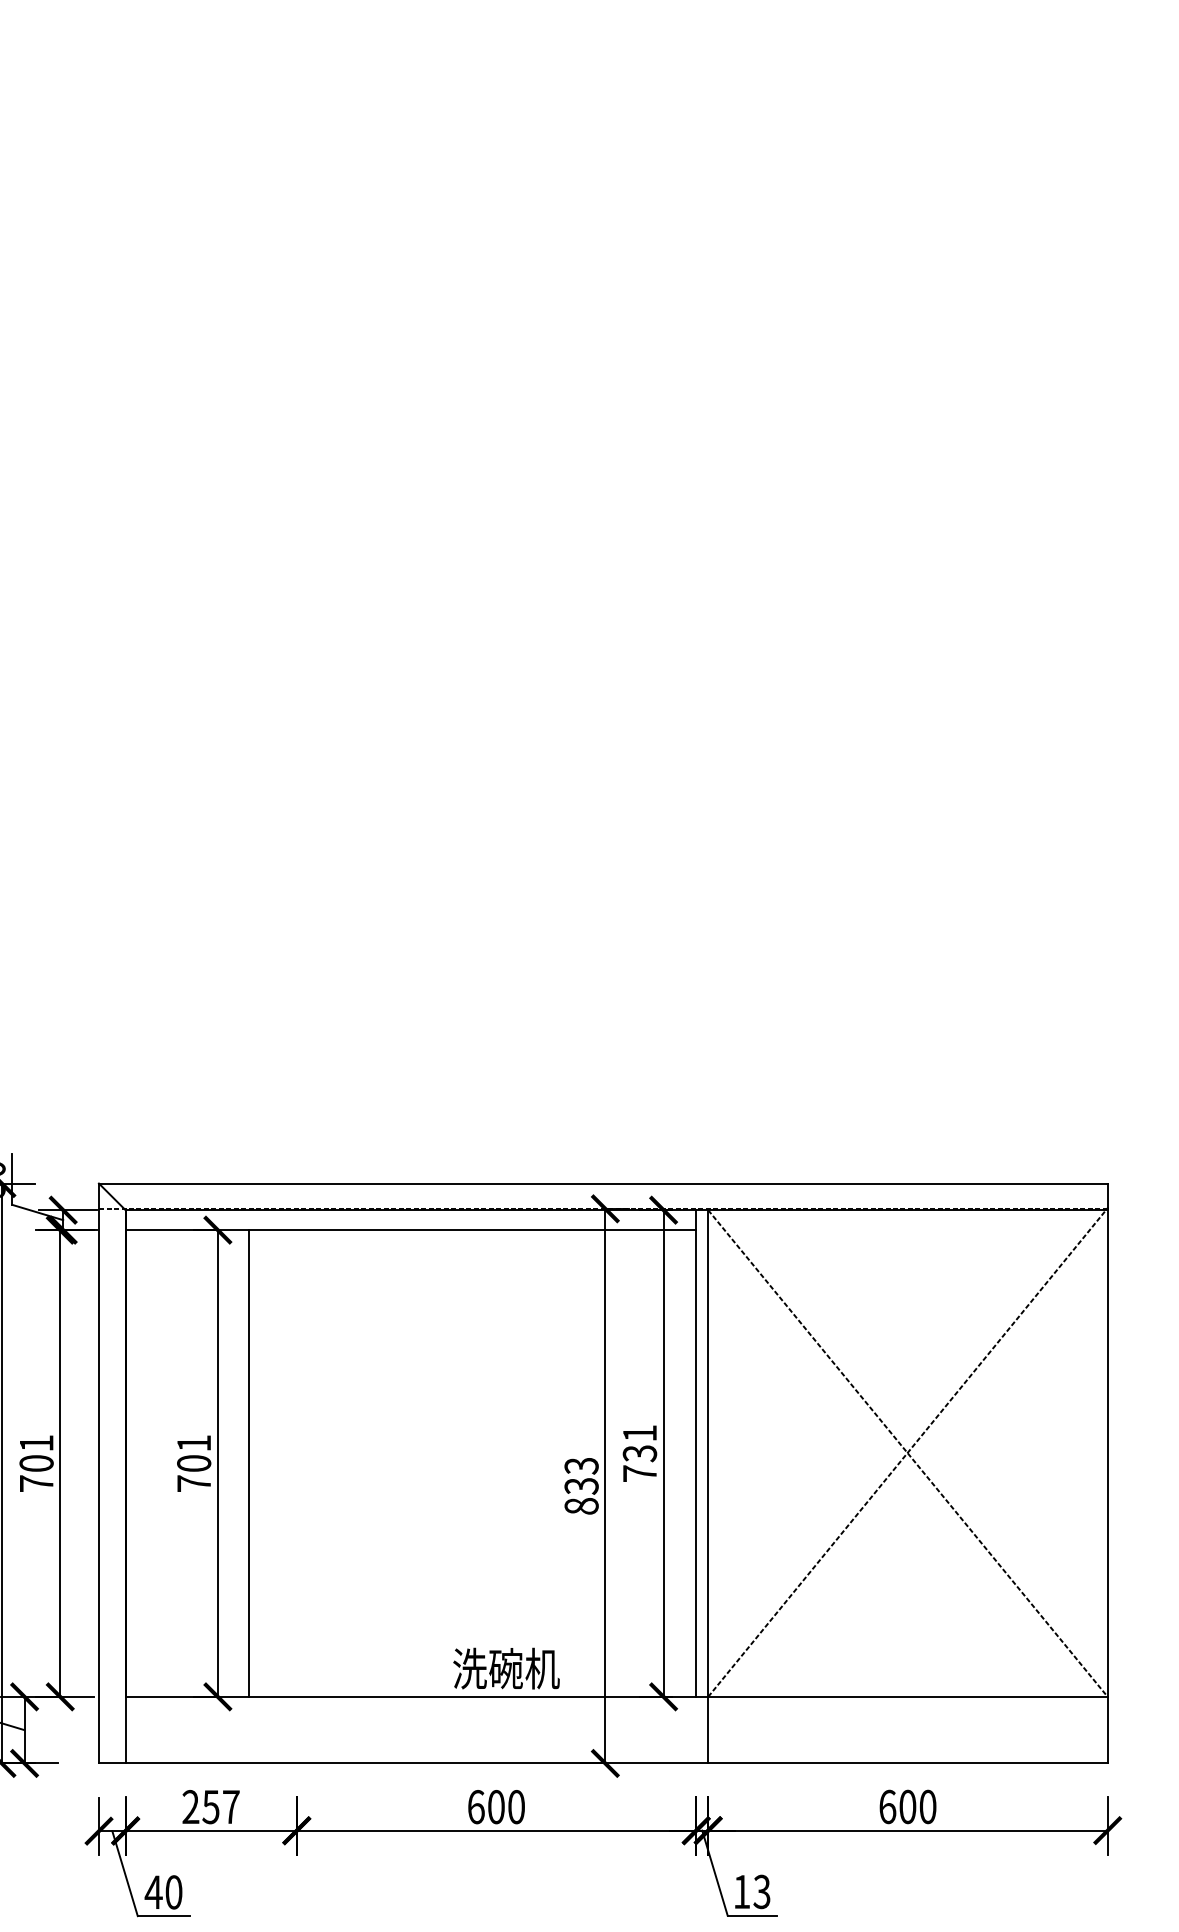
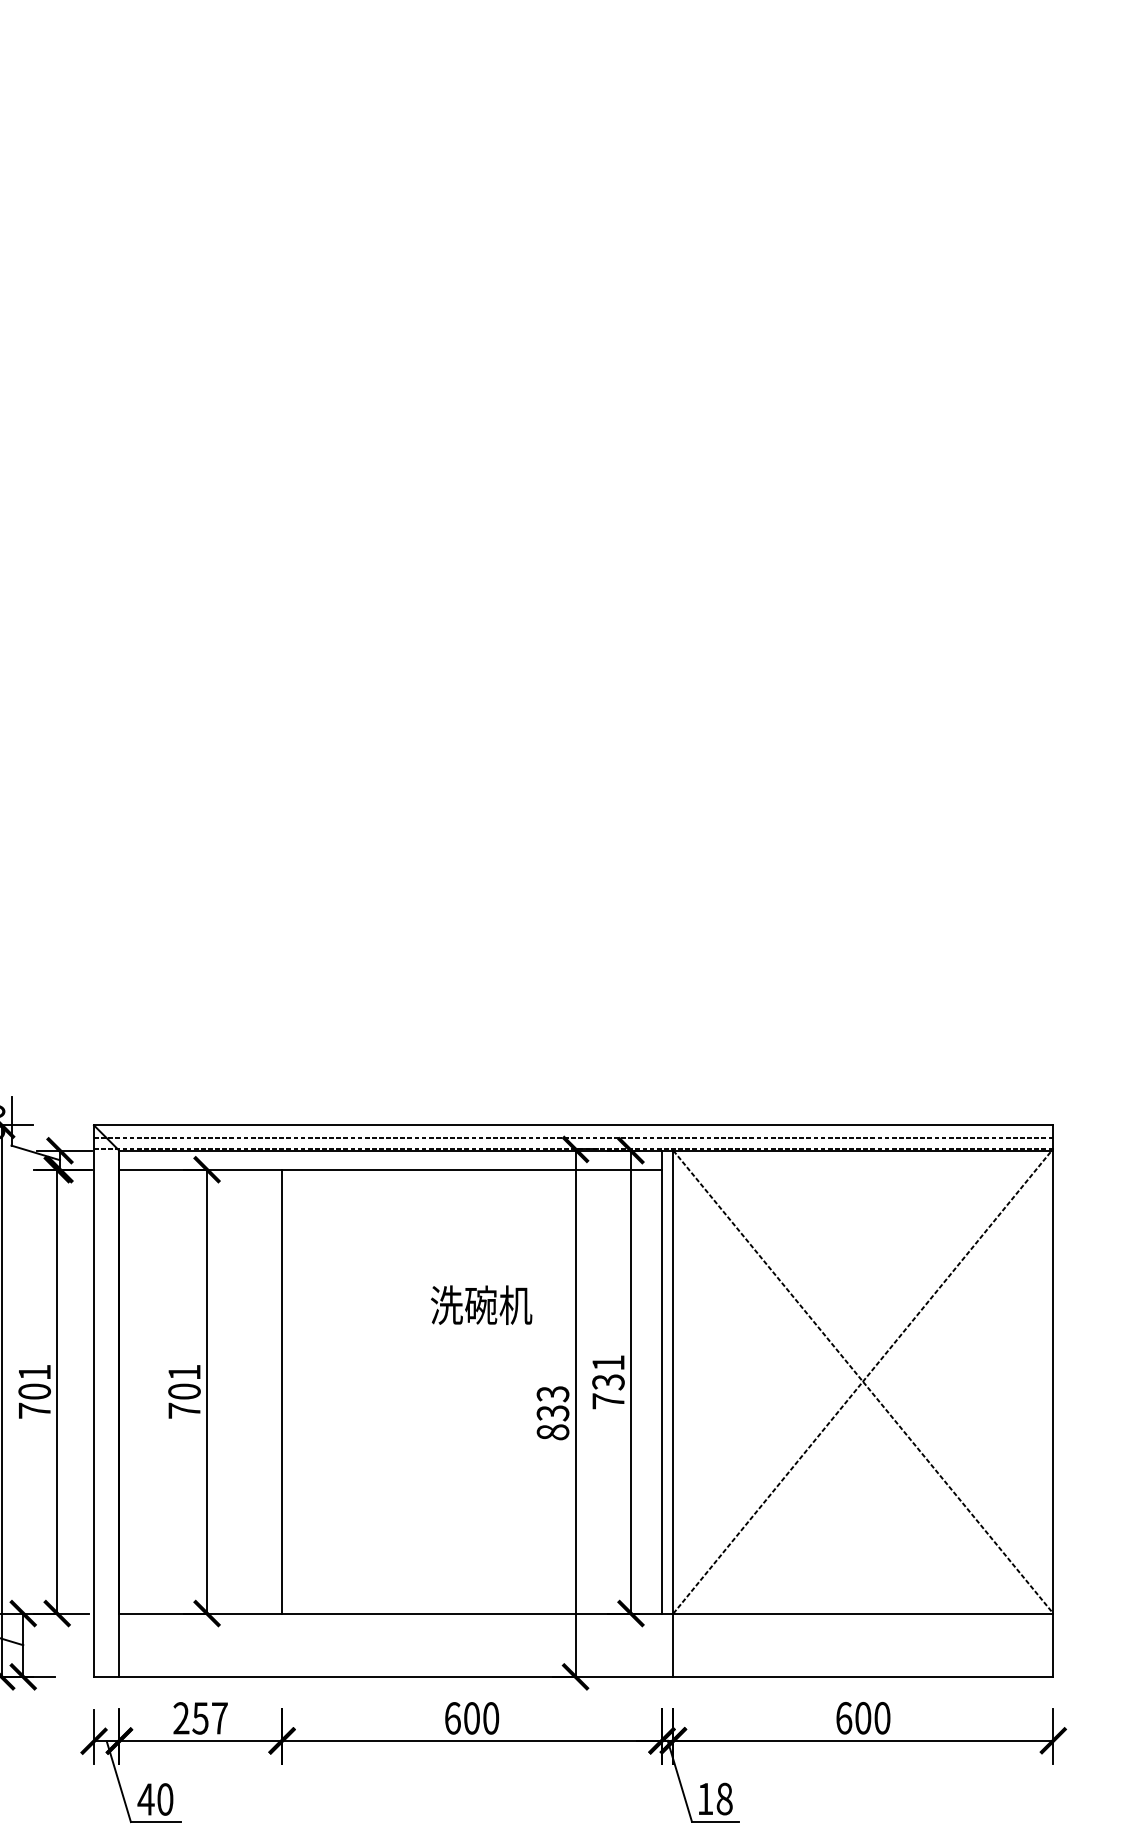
line: (602, 1196) -> (572, 1137), added
line: (248, 1463) -> (281, 1391), moved
text: (506, 1668) -> (481, 1305), moved
text: (761, 1891) -> (724, 1798), 13 -> 18

